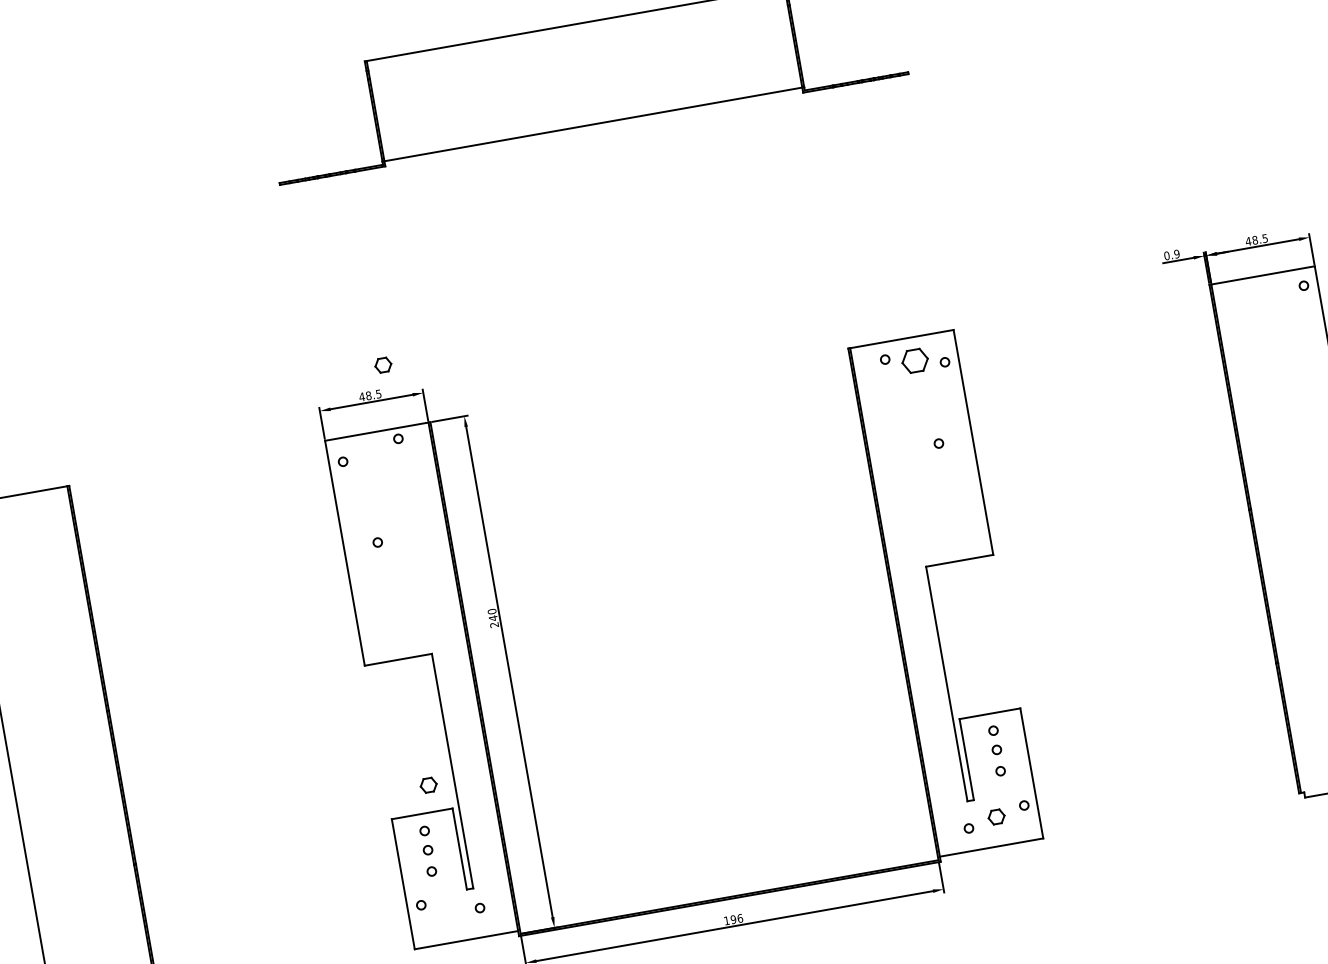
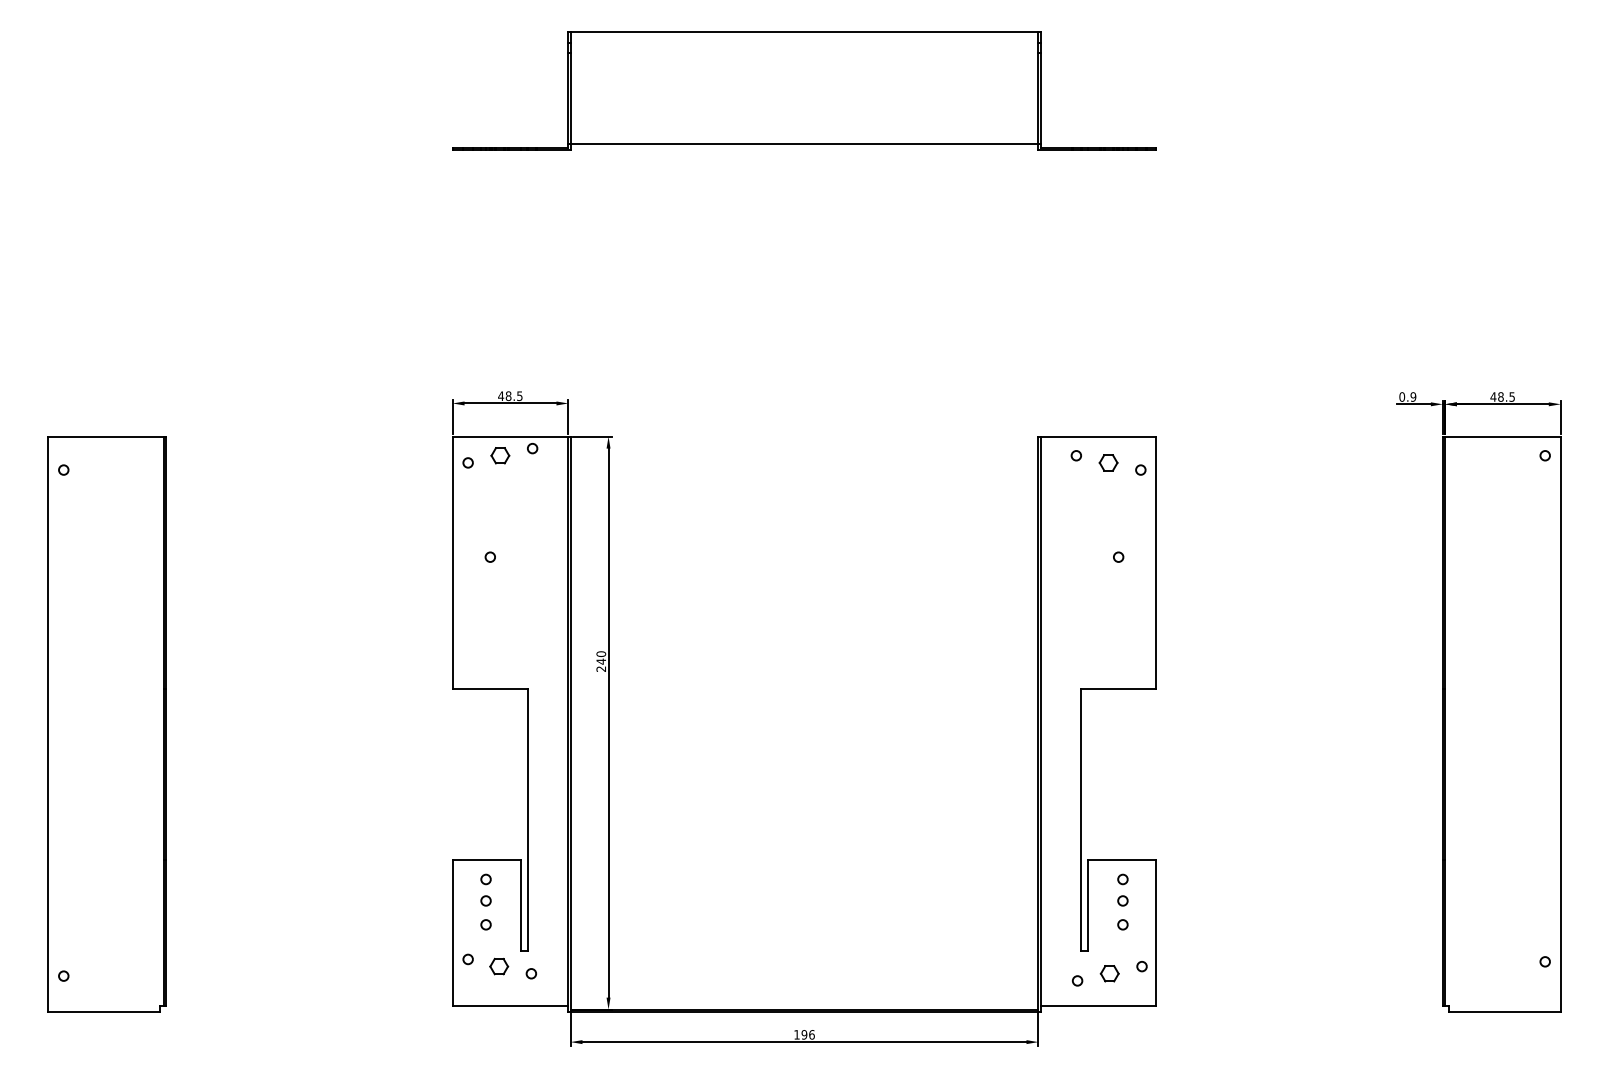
part: (914, 360) -> (1108, 462), size x0.62
part: (383, 364) -> (500, 455), moved
part: (428, 785) -> (499, 966), moved

